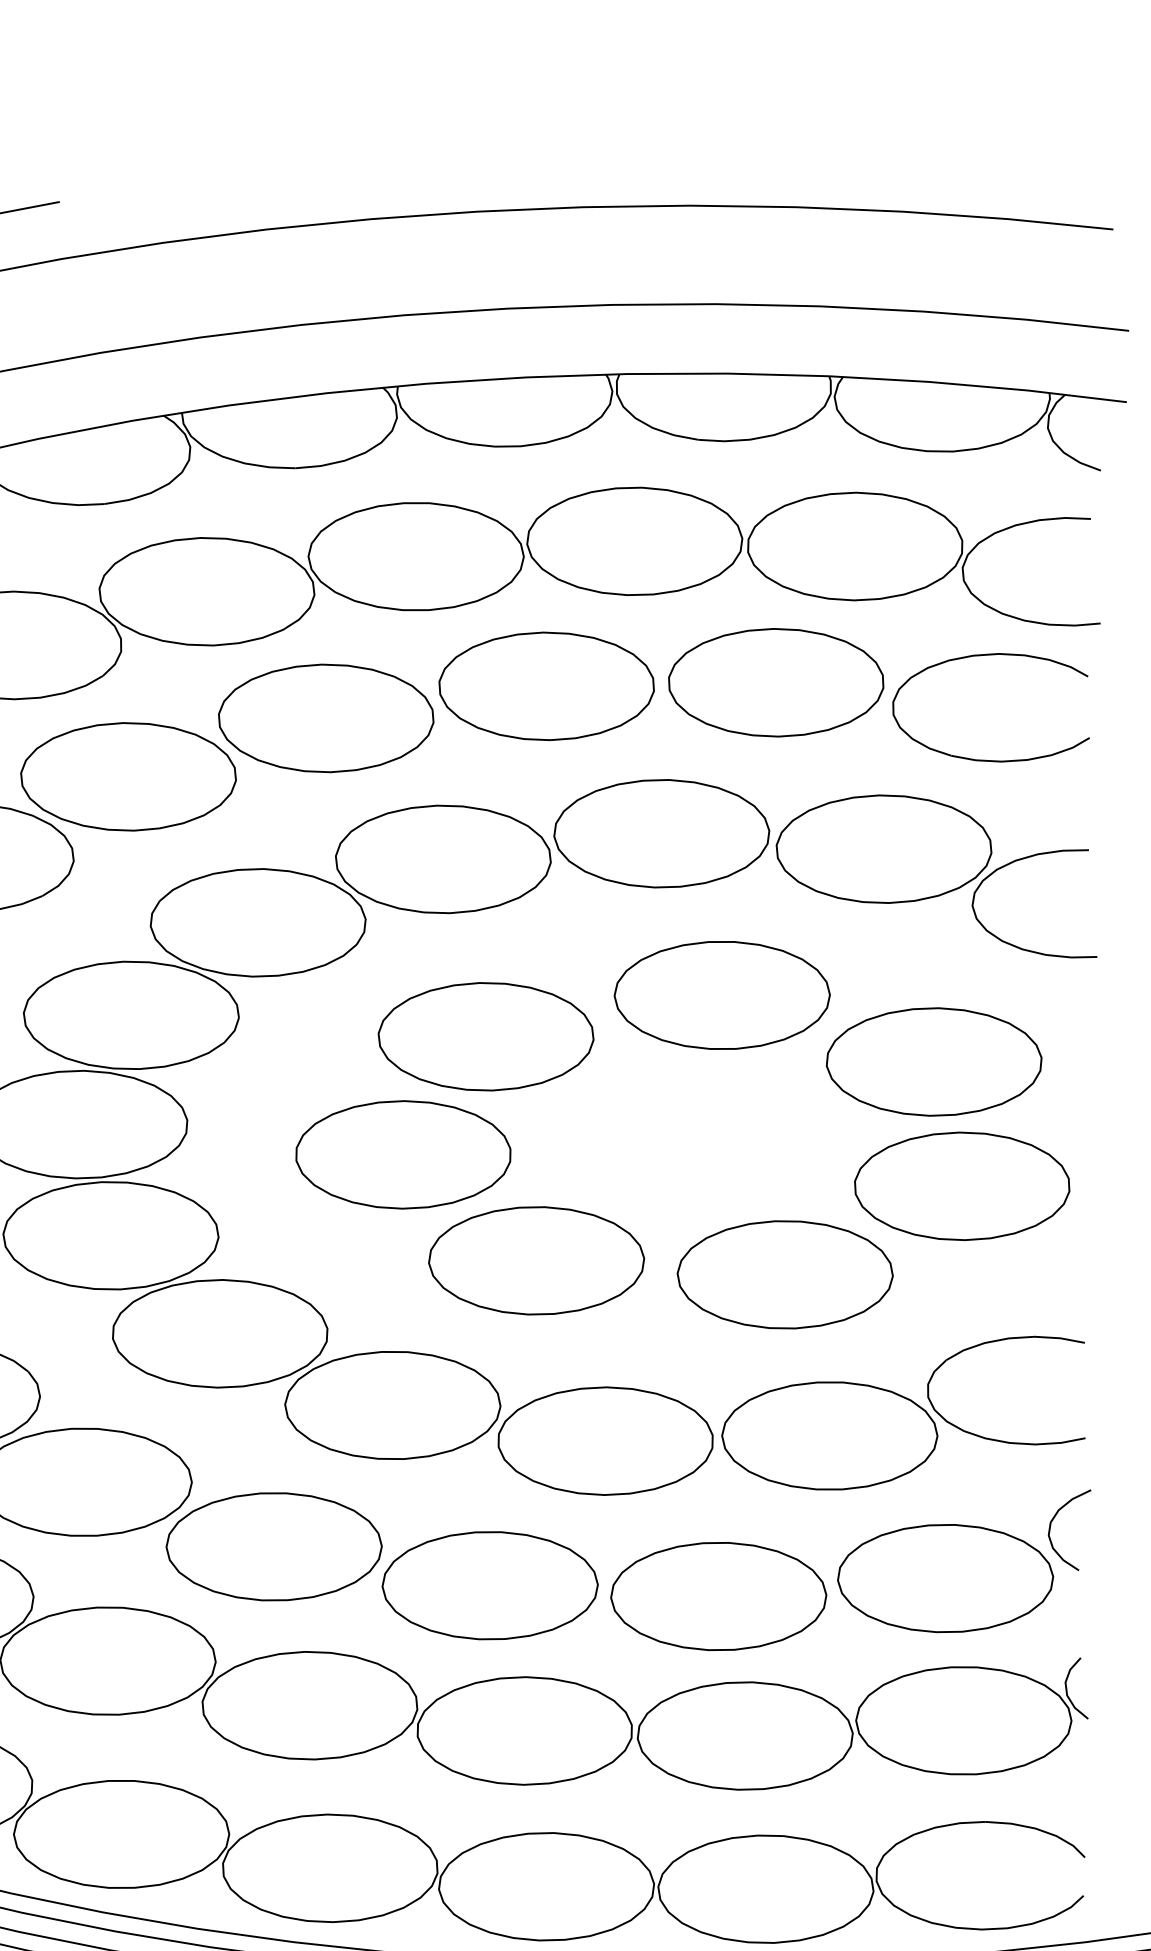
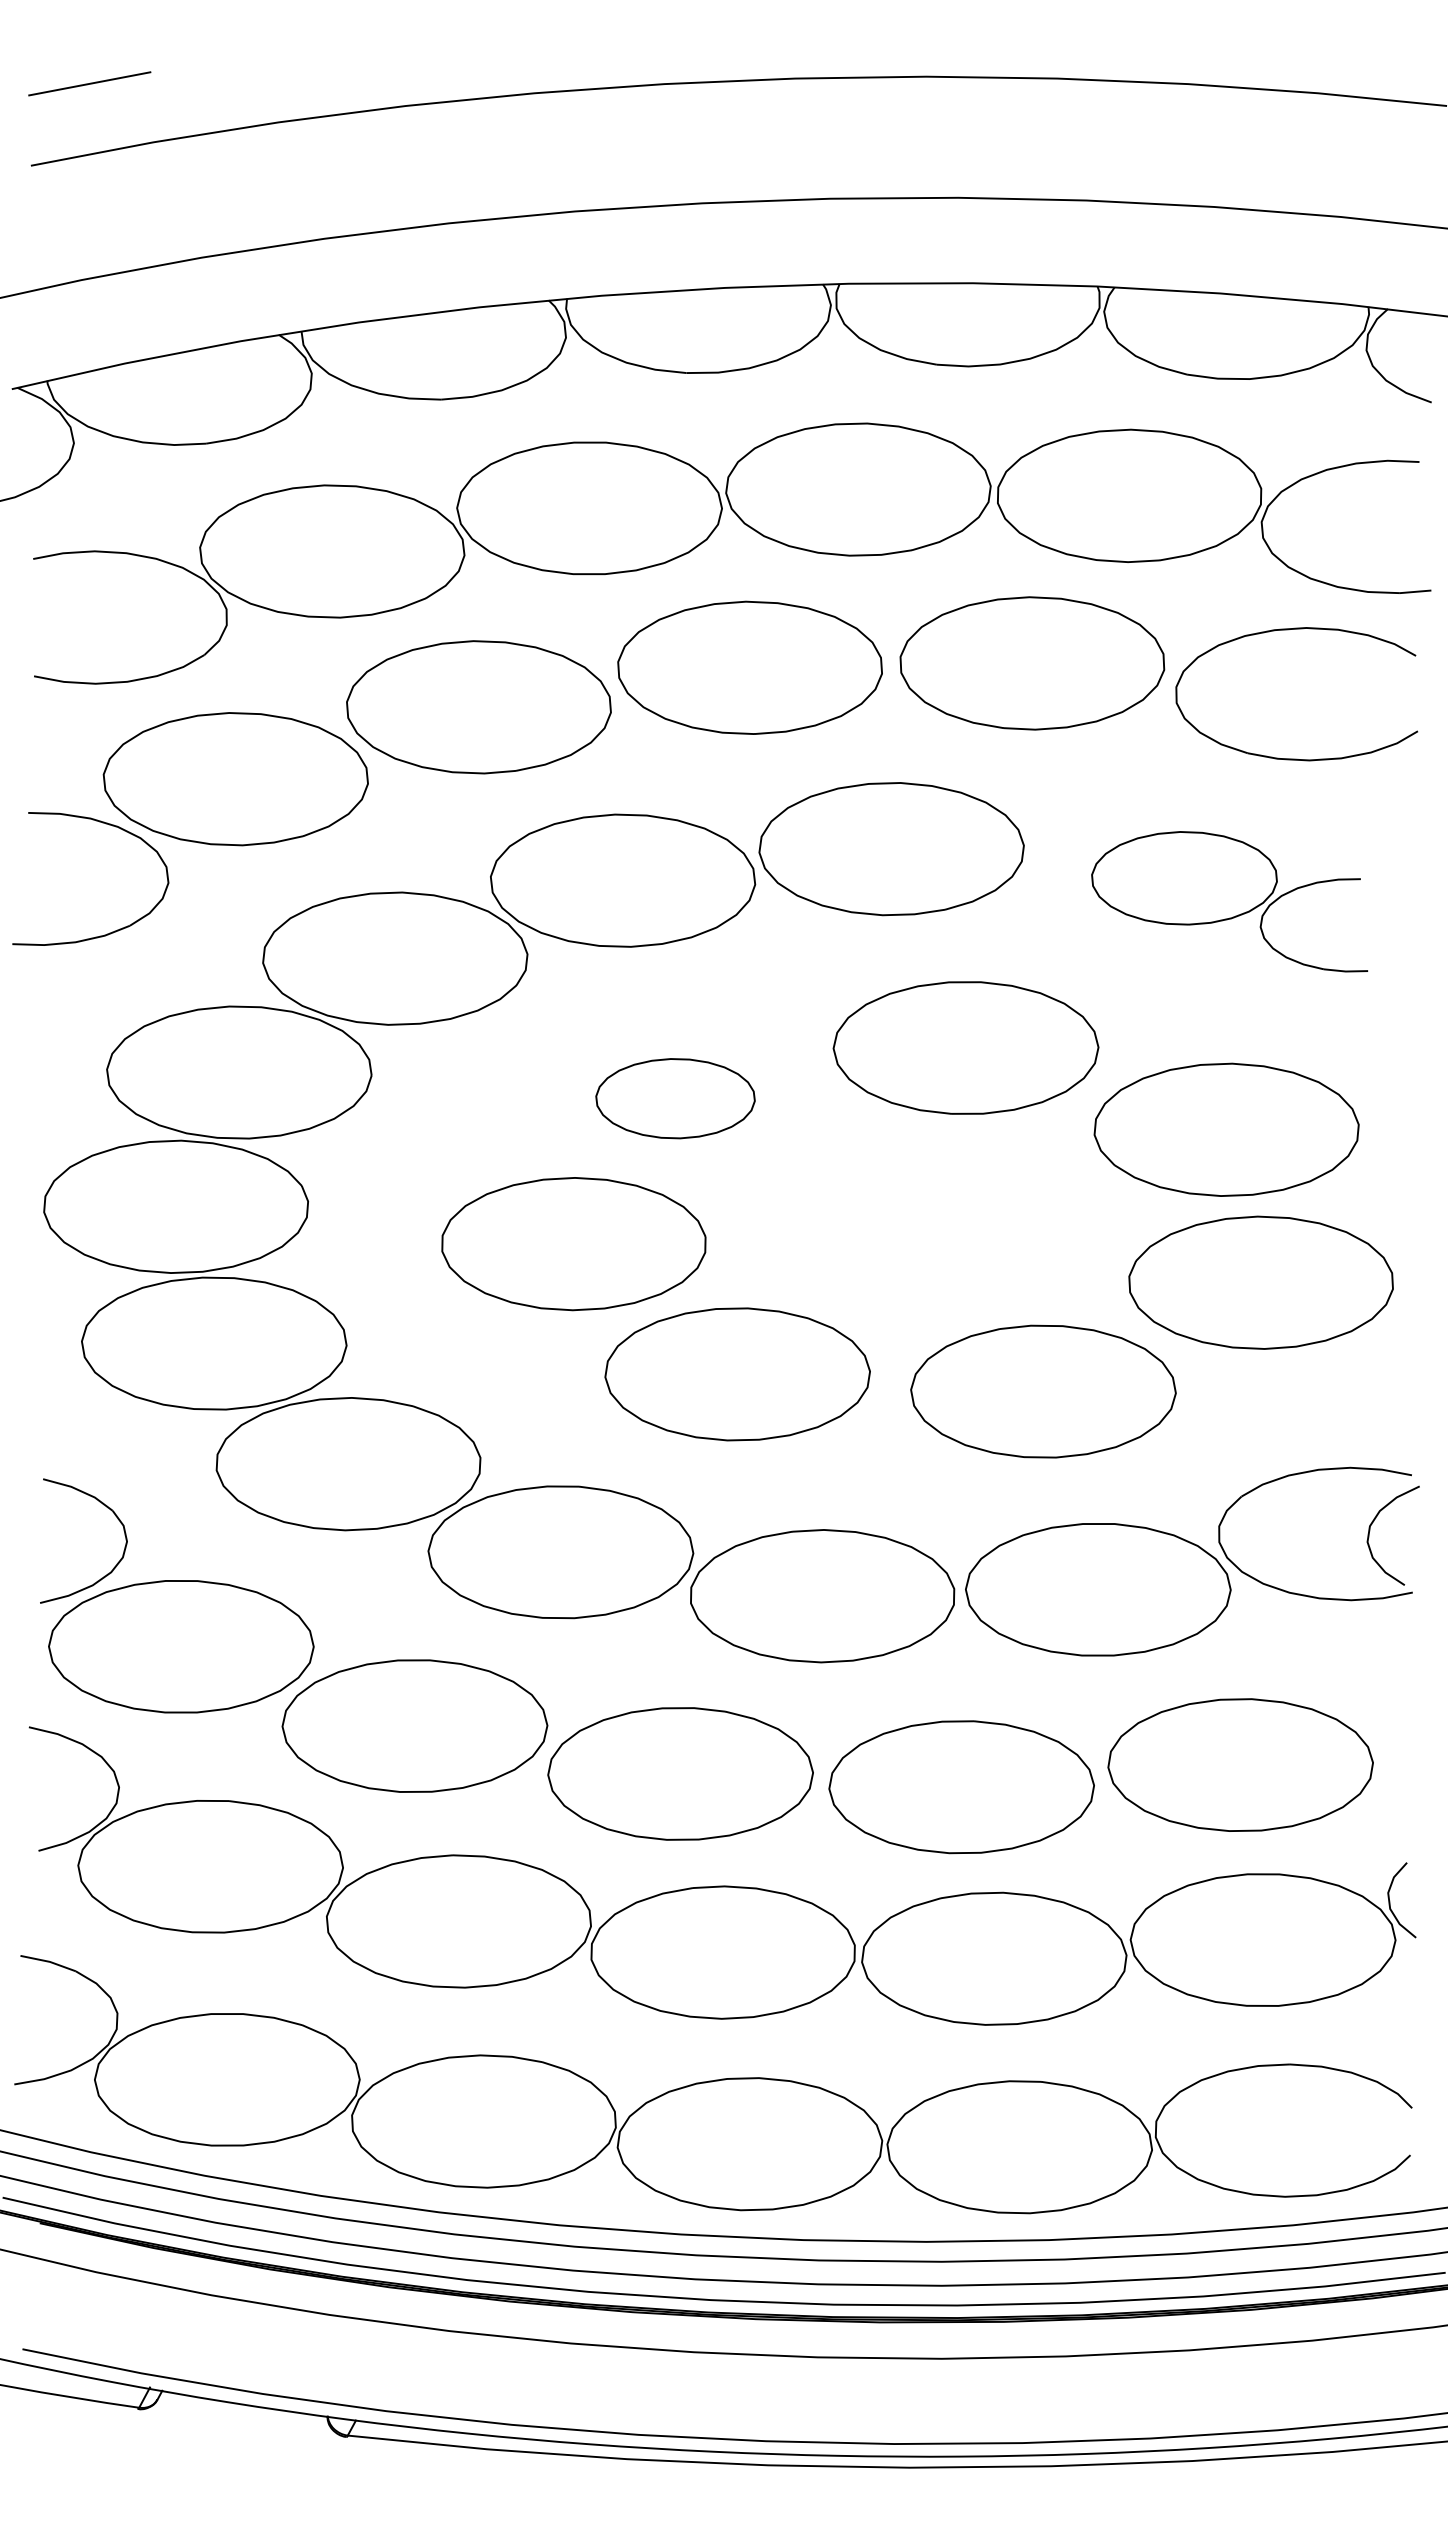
part: (936, 876) -> (1229, 901), size x0.7
part: (486, 1036) -> (675, 1098), size x0.6
curve: (1051, 1526) -> (1370, 1531), moved

